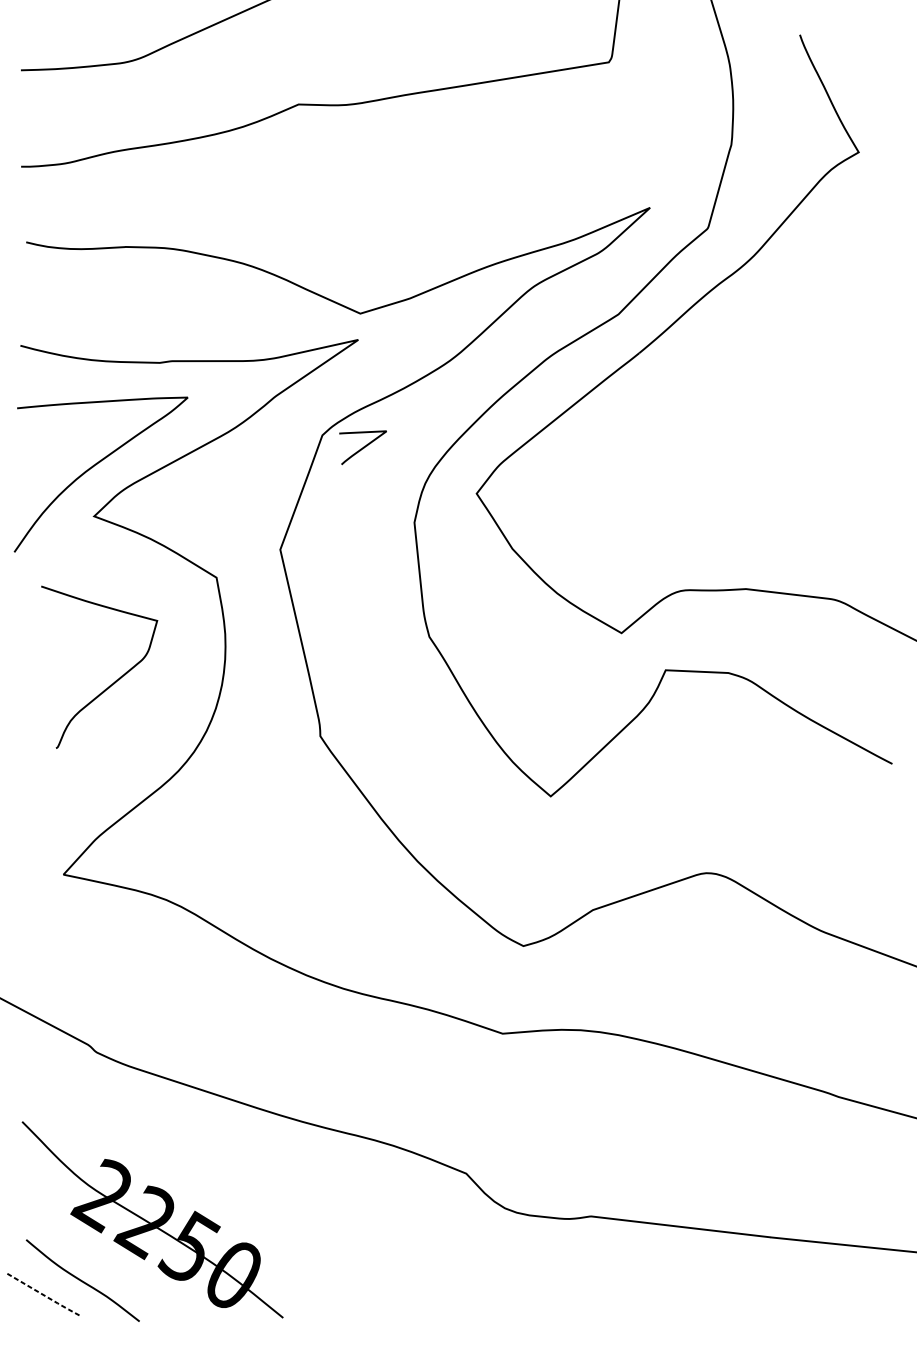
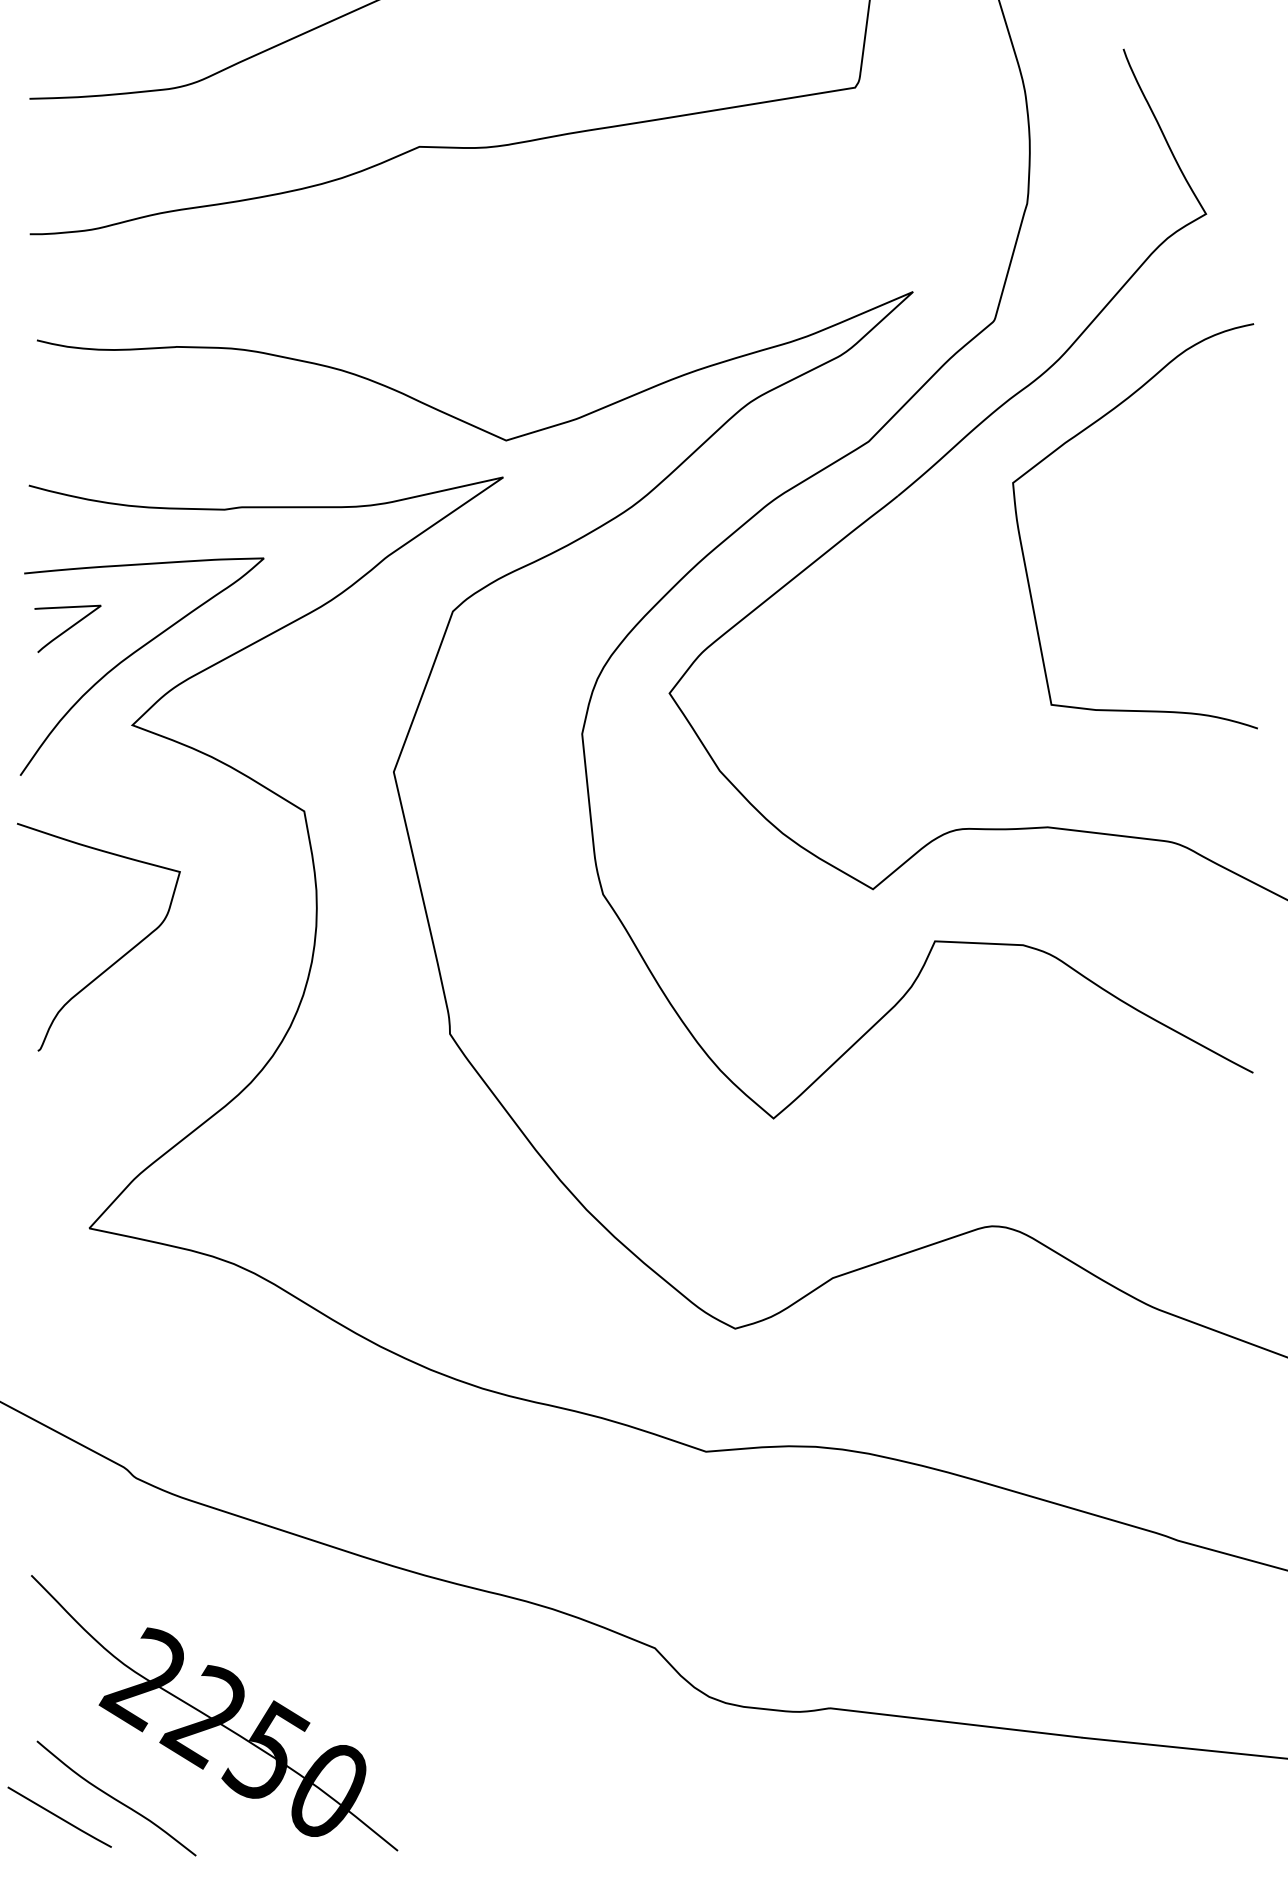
curve: (765, 311) -> (1075, 437), added
curve: (362, 447) -> (67, 628), moved
curve: (112, 683) -> (117, 959), moved
line: (42, 1294) -> (60, 1818), dashed -> solid

